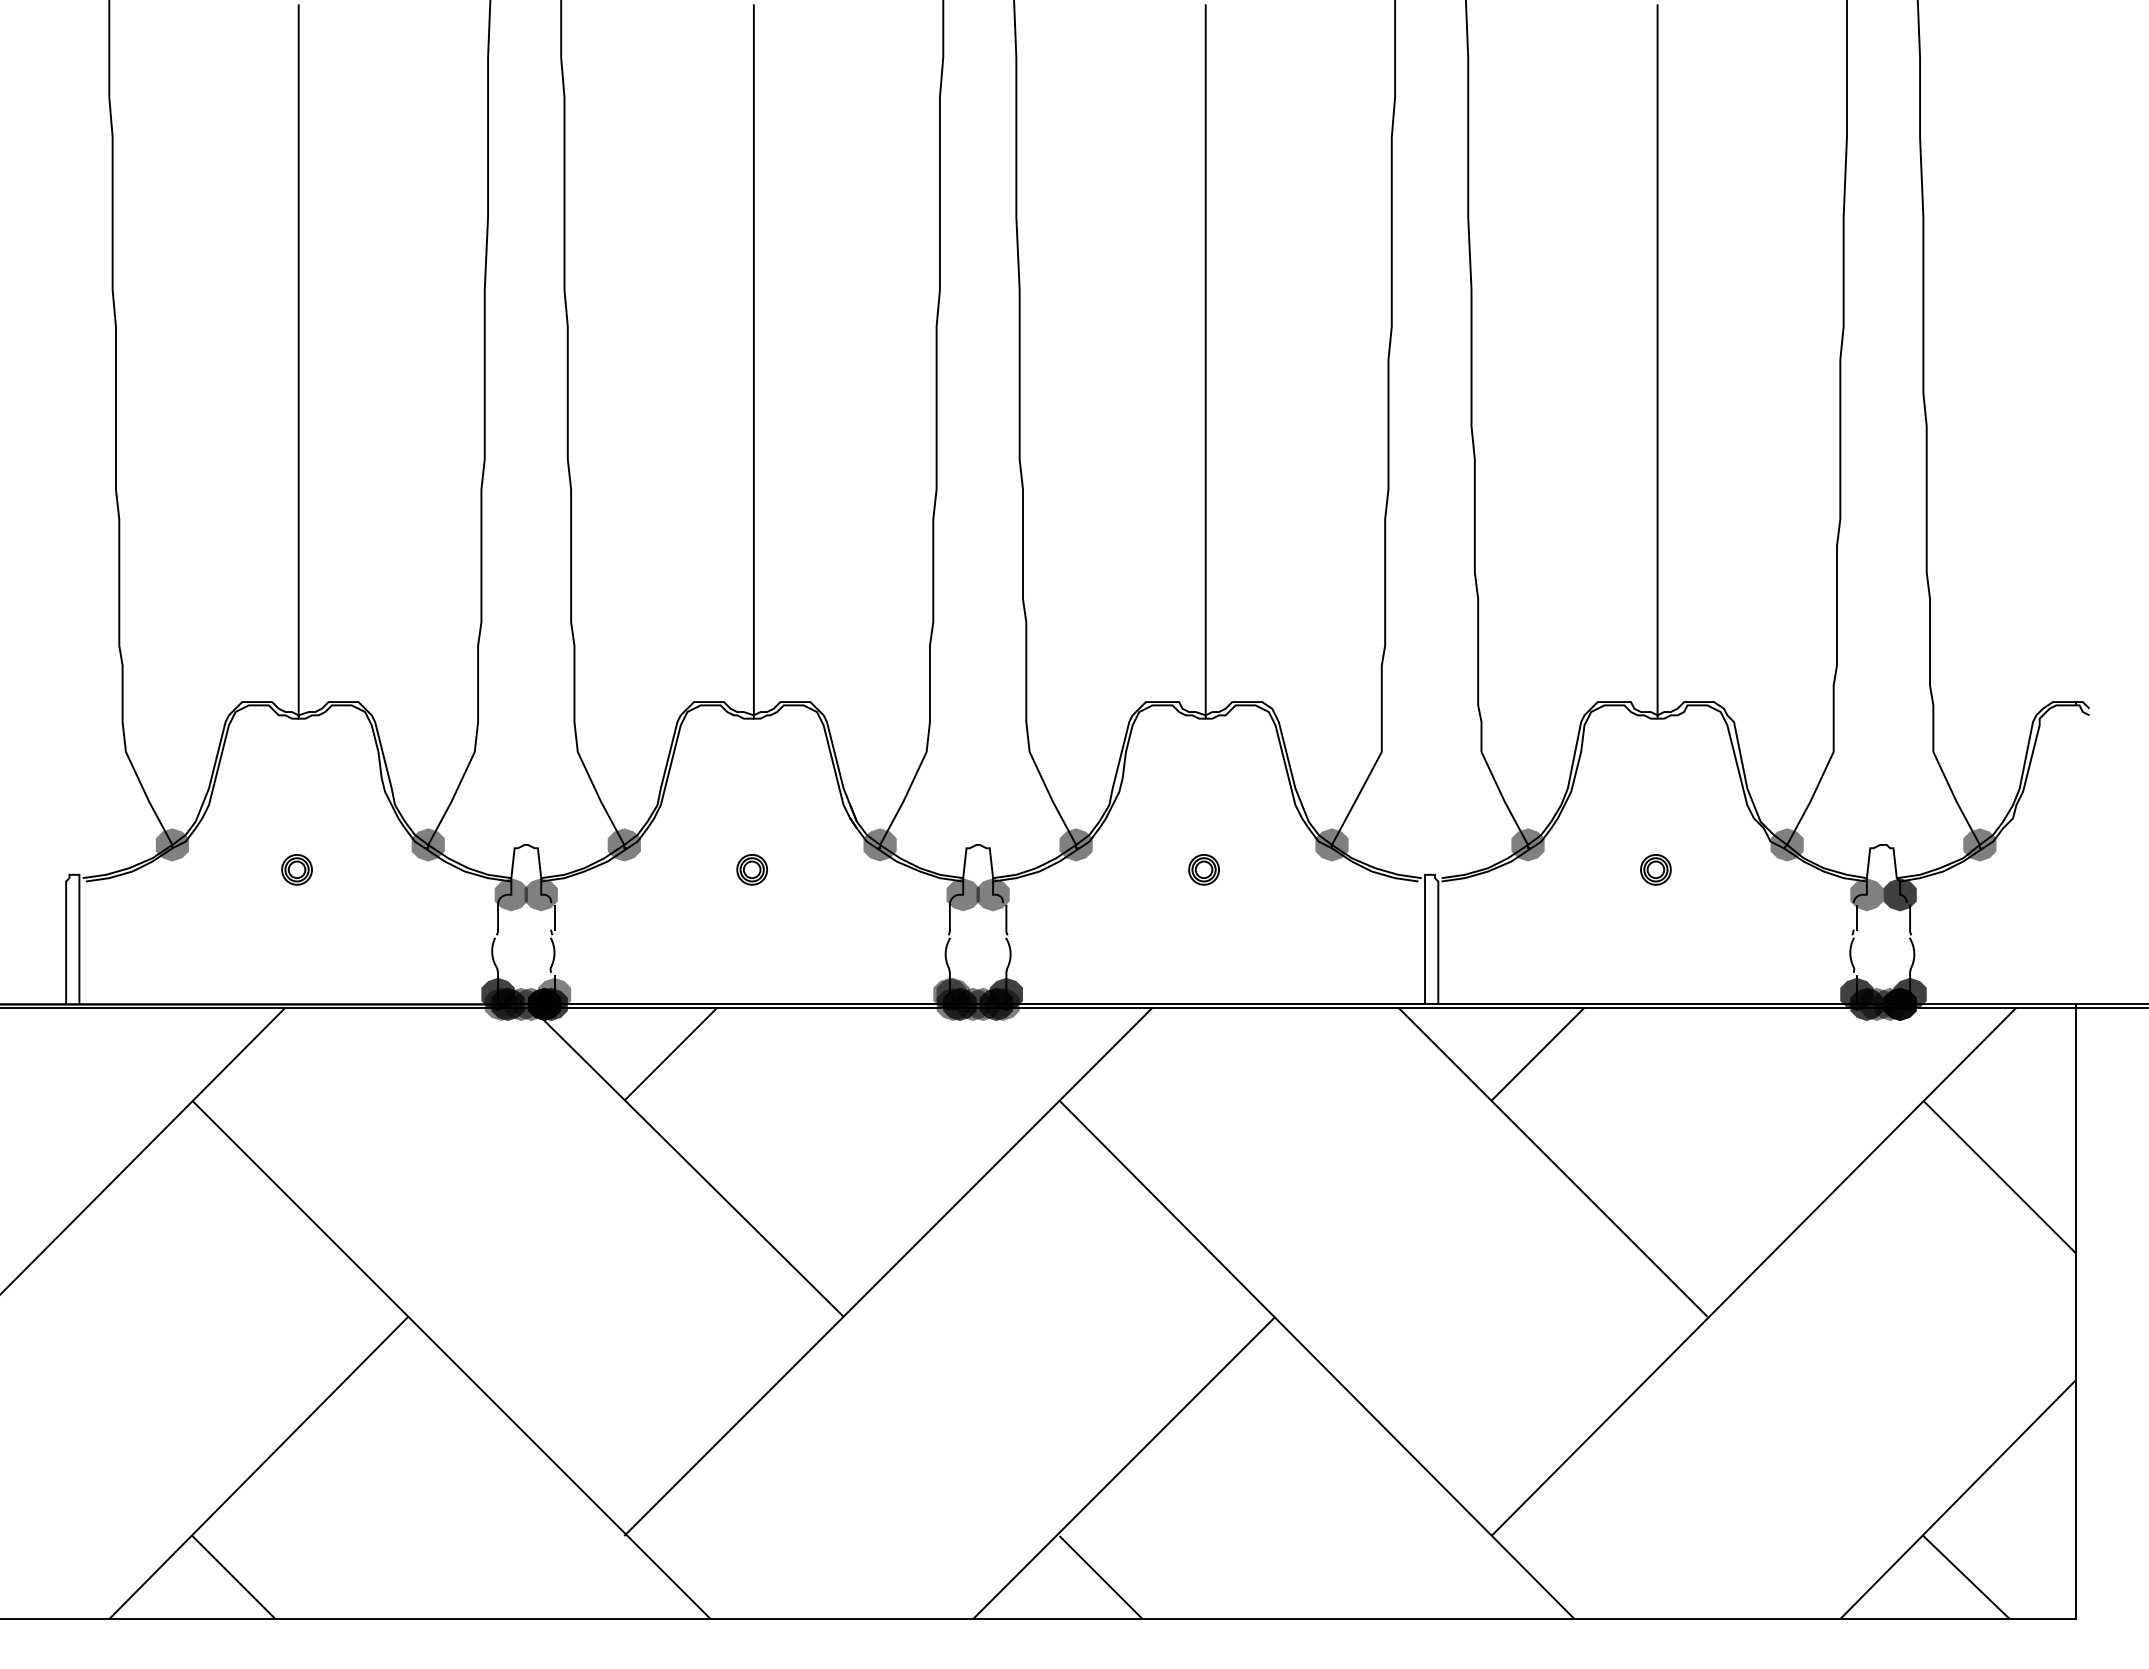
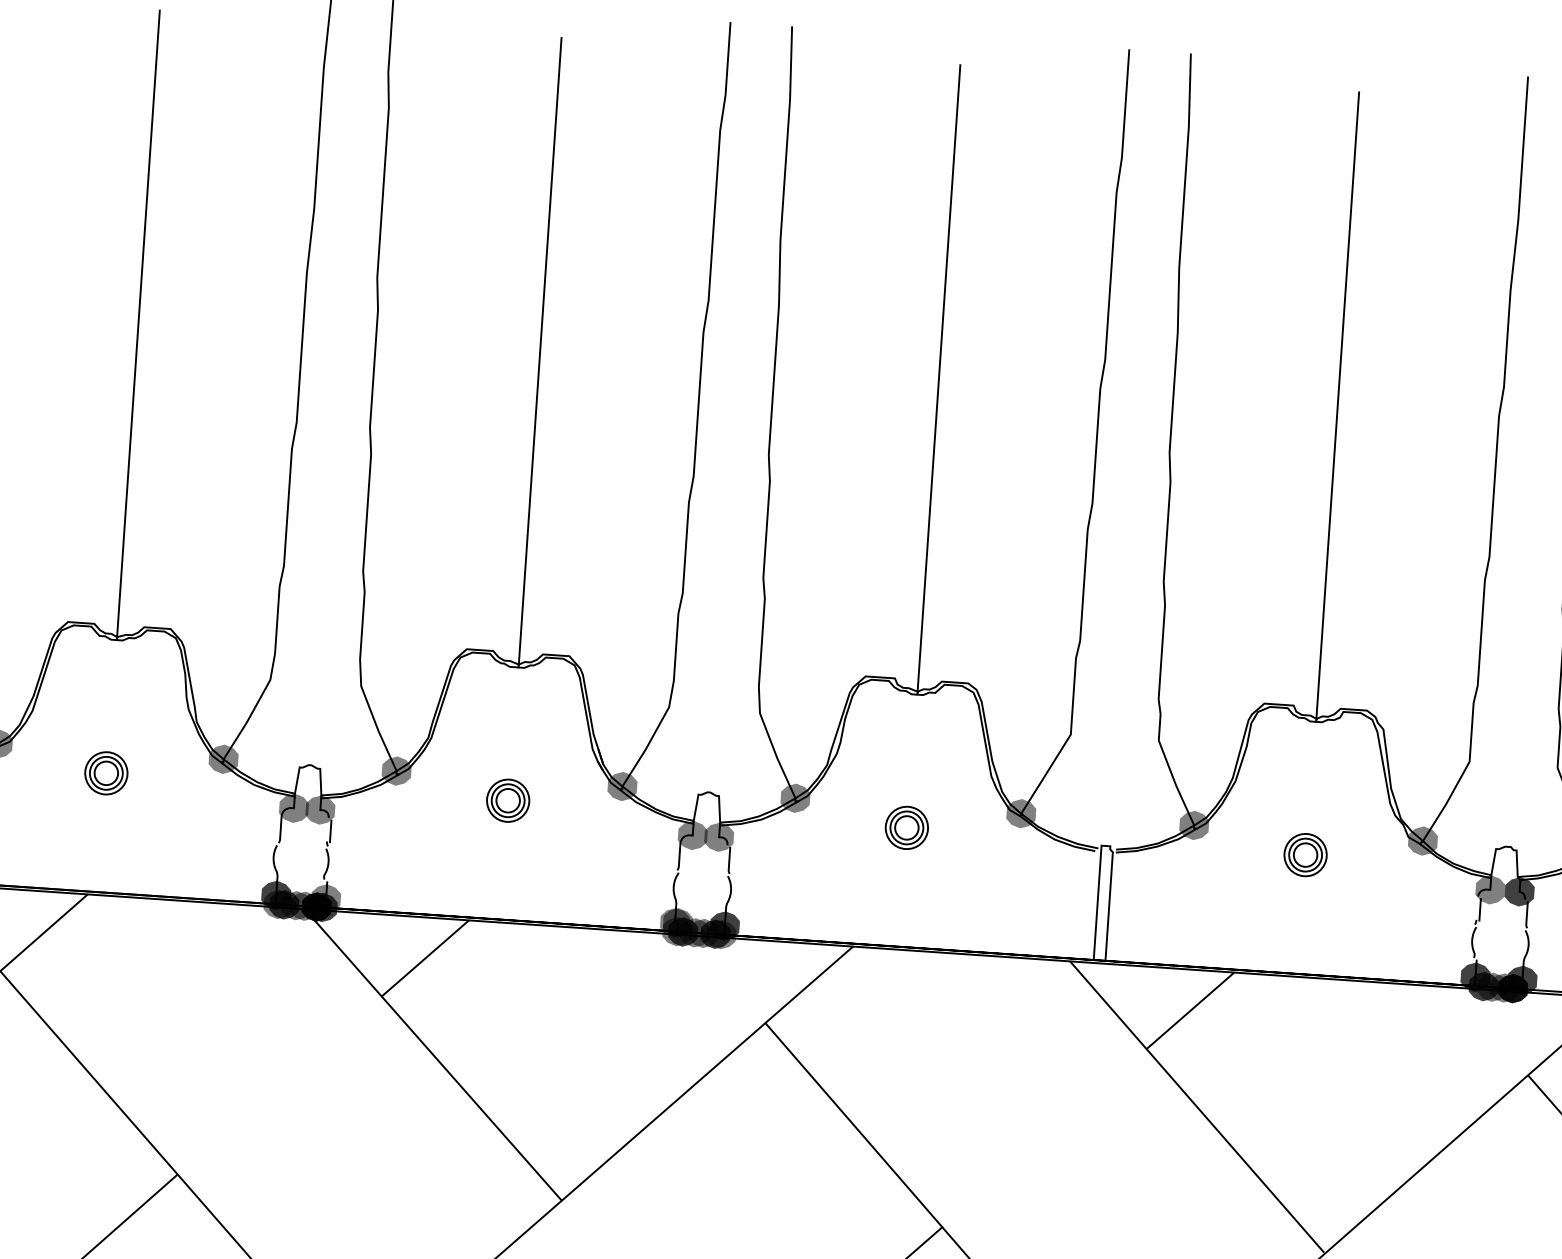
part: (296, 869) -> (105, 773), size x1.6
part: (751, 869) -> (507, 800), size x1.6
part: (1203, 869) -> (906, 827), size x1.6
part: (1655, 869) -> (1305, 854), size x1.6

